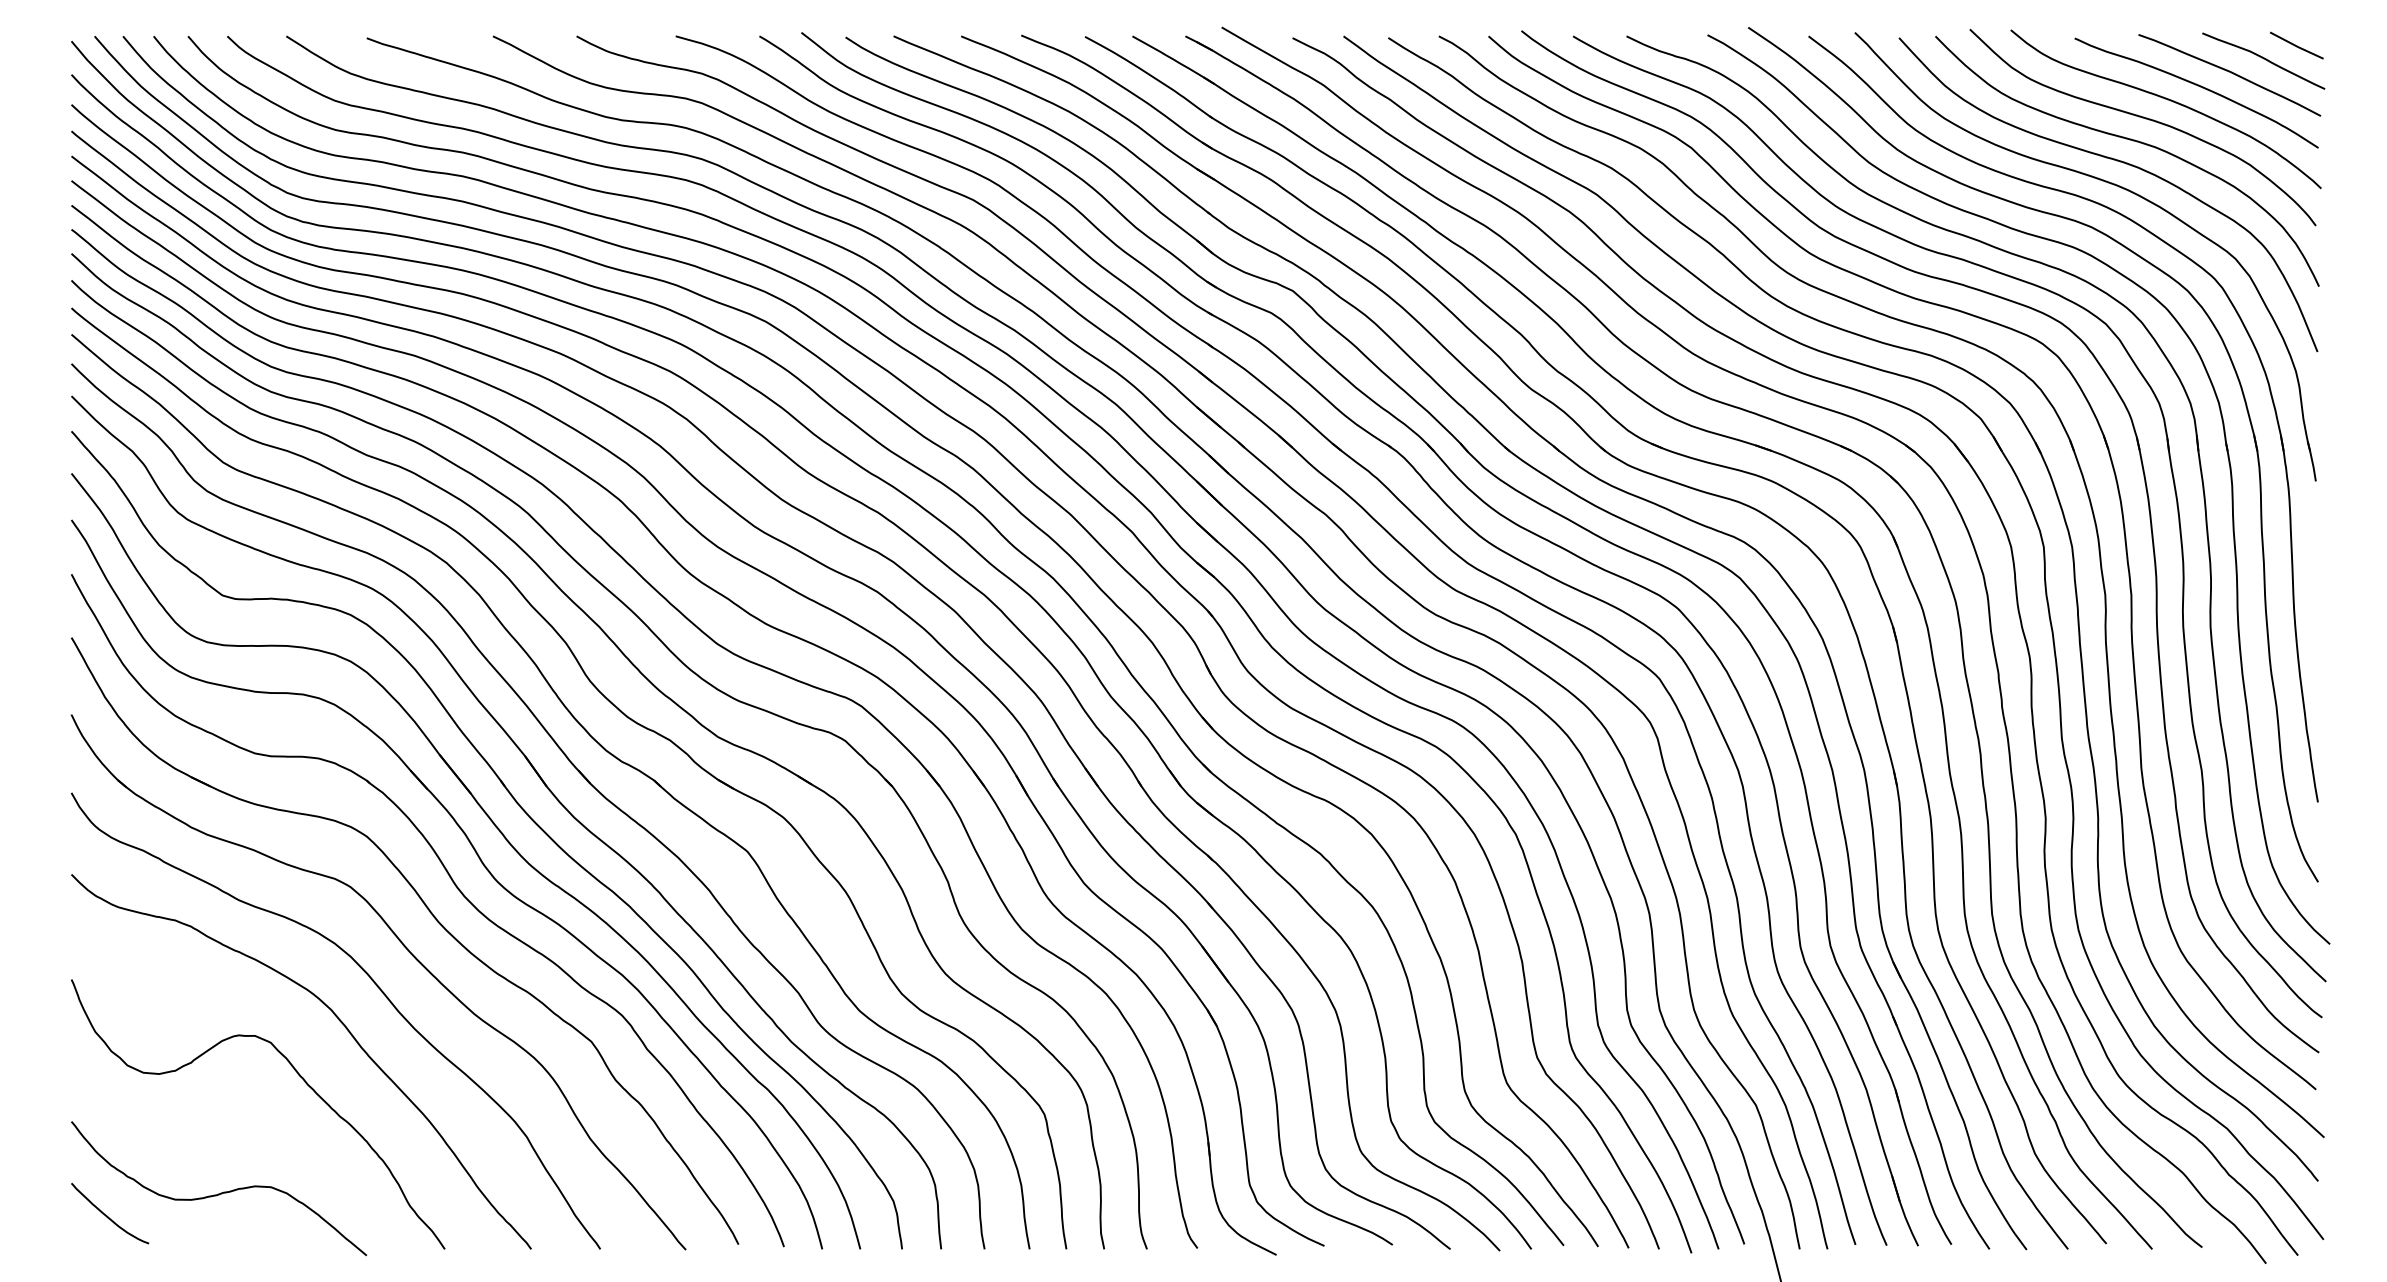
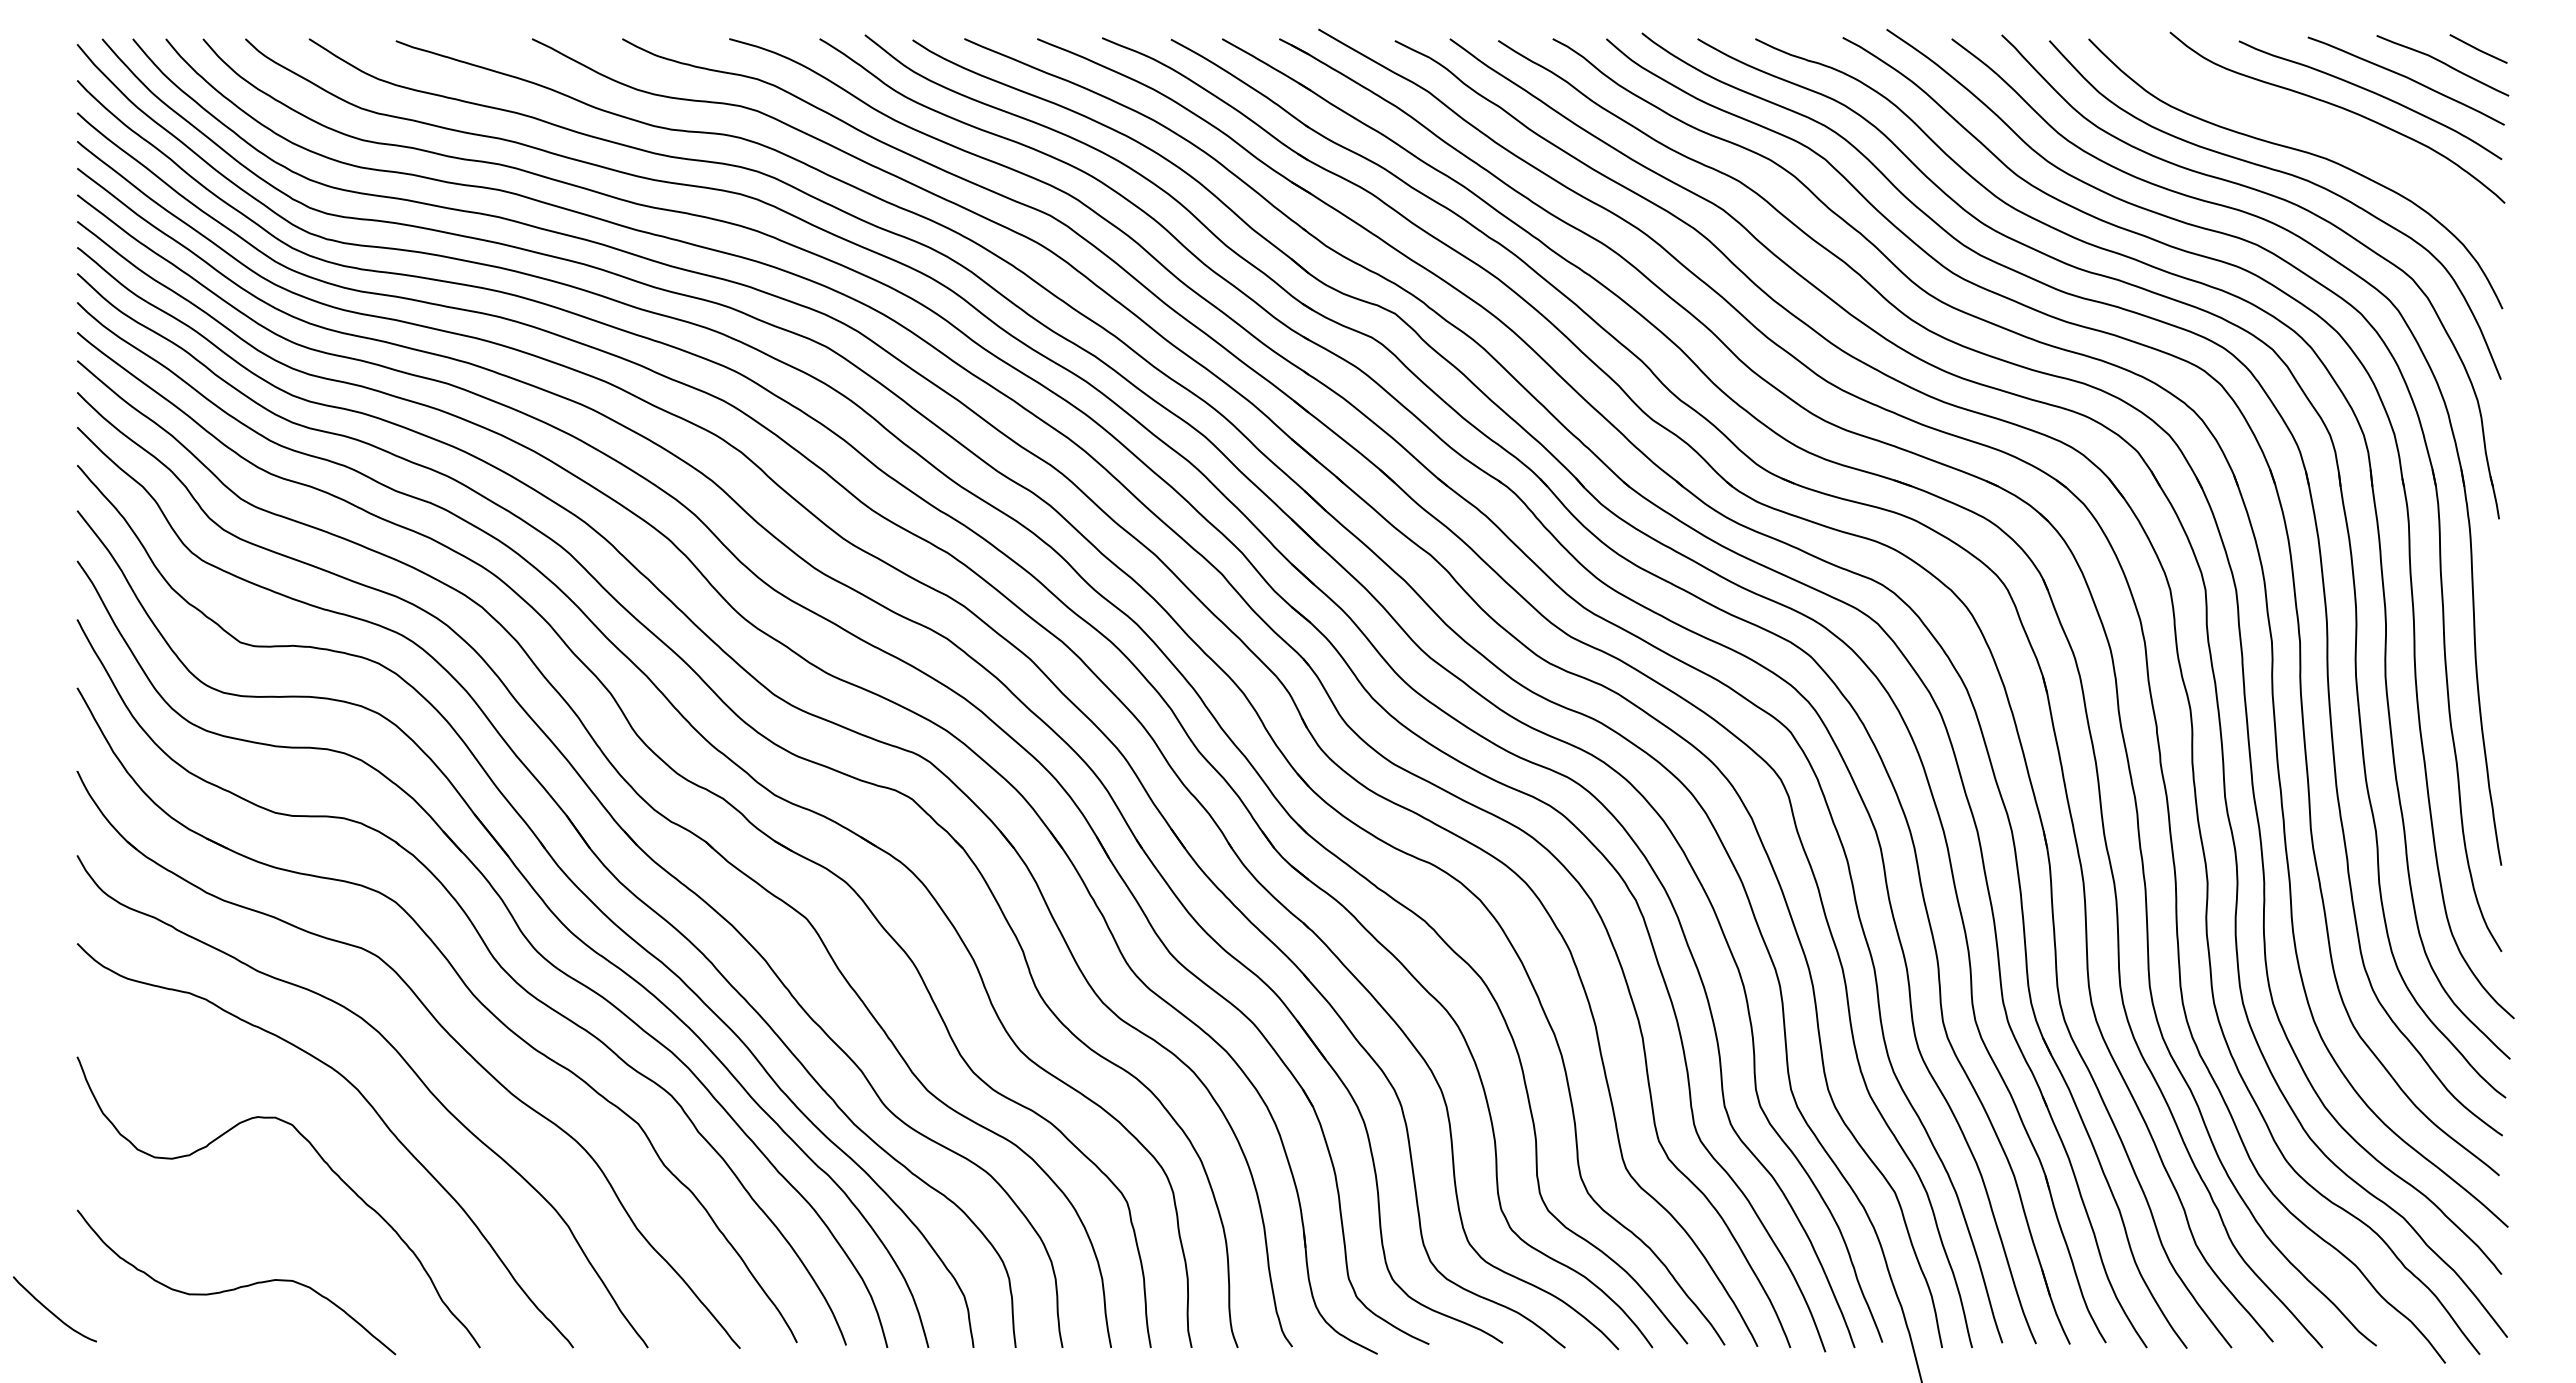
curve: (2145, 119) -> (2315, 128), removed
curve: (106, 1215) -> (51, 1311), moved

